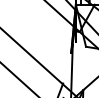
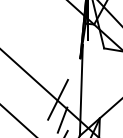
line: (57, 78) -> (58, 99), added

